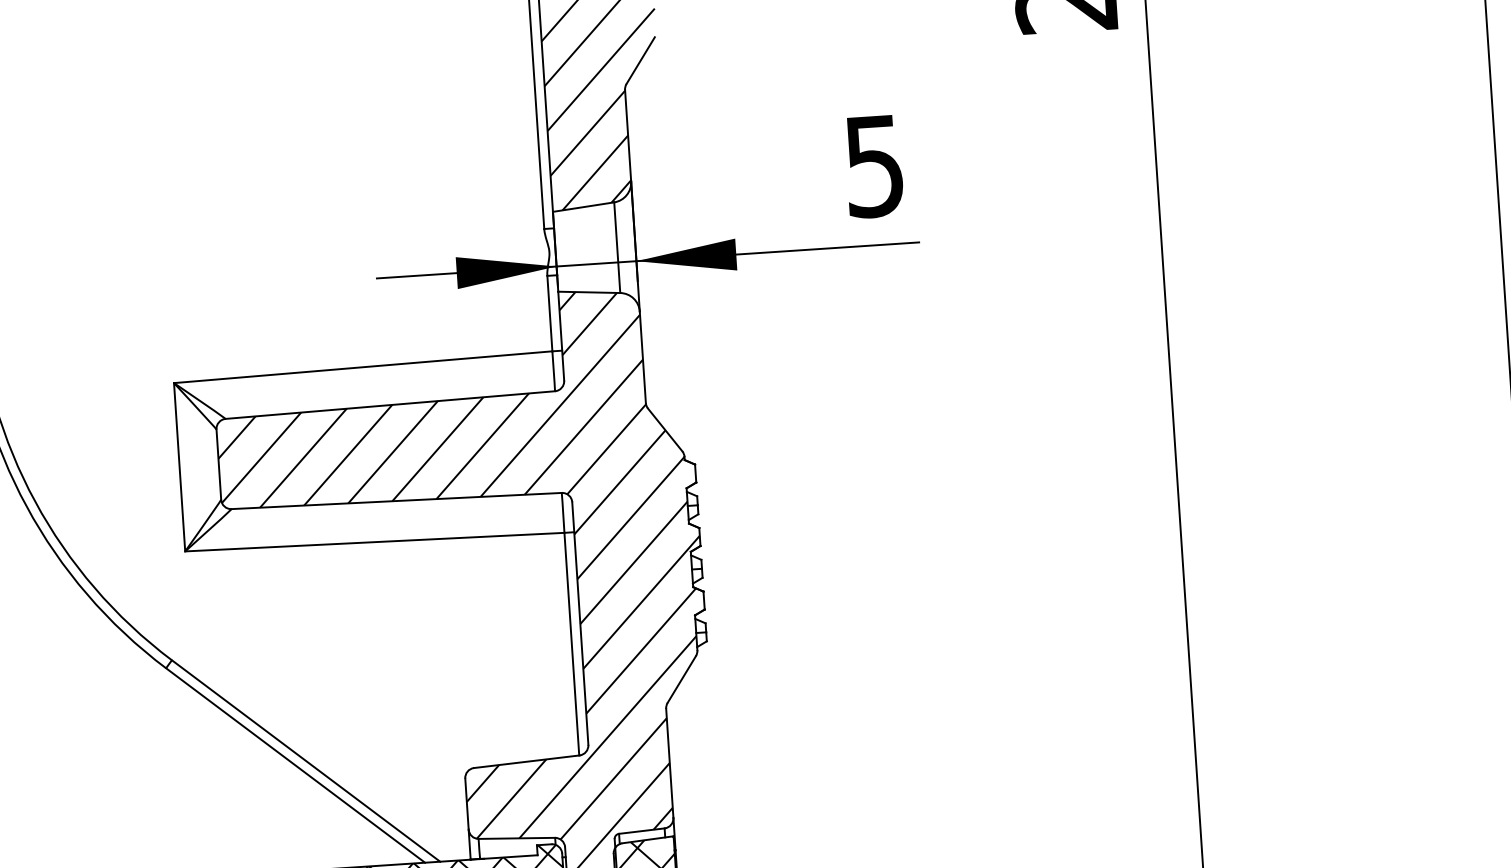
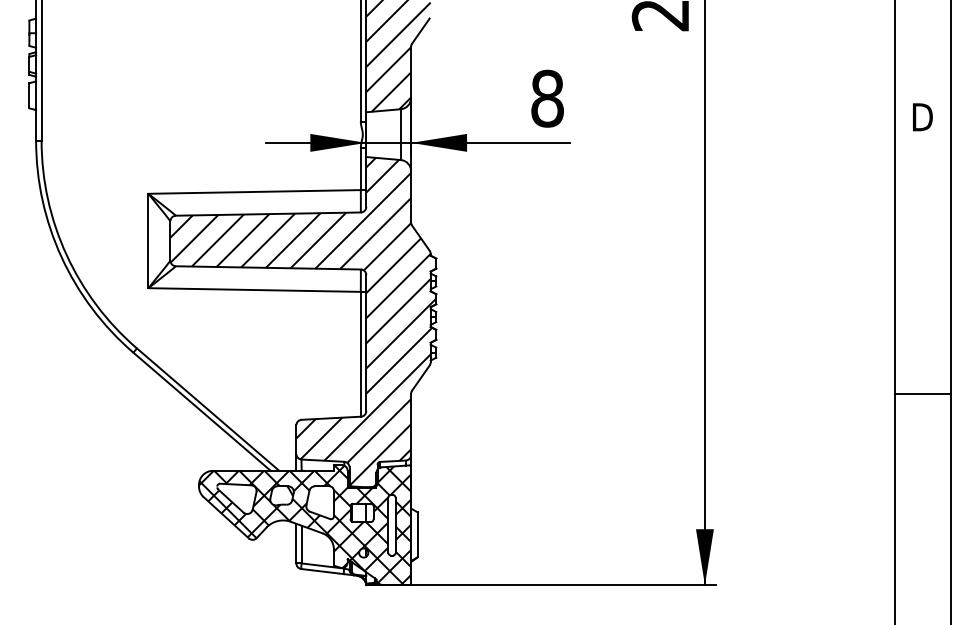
text: (874, 165) -> (547, 98), 5 -> 8

